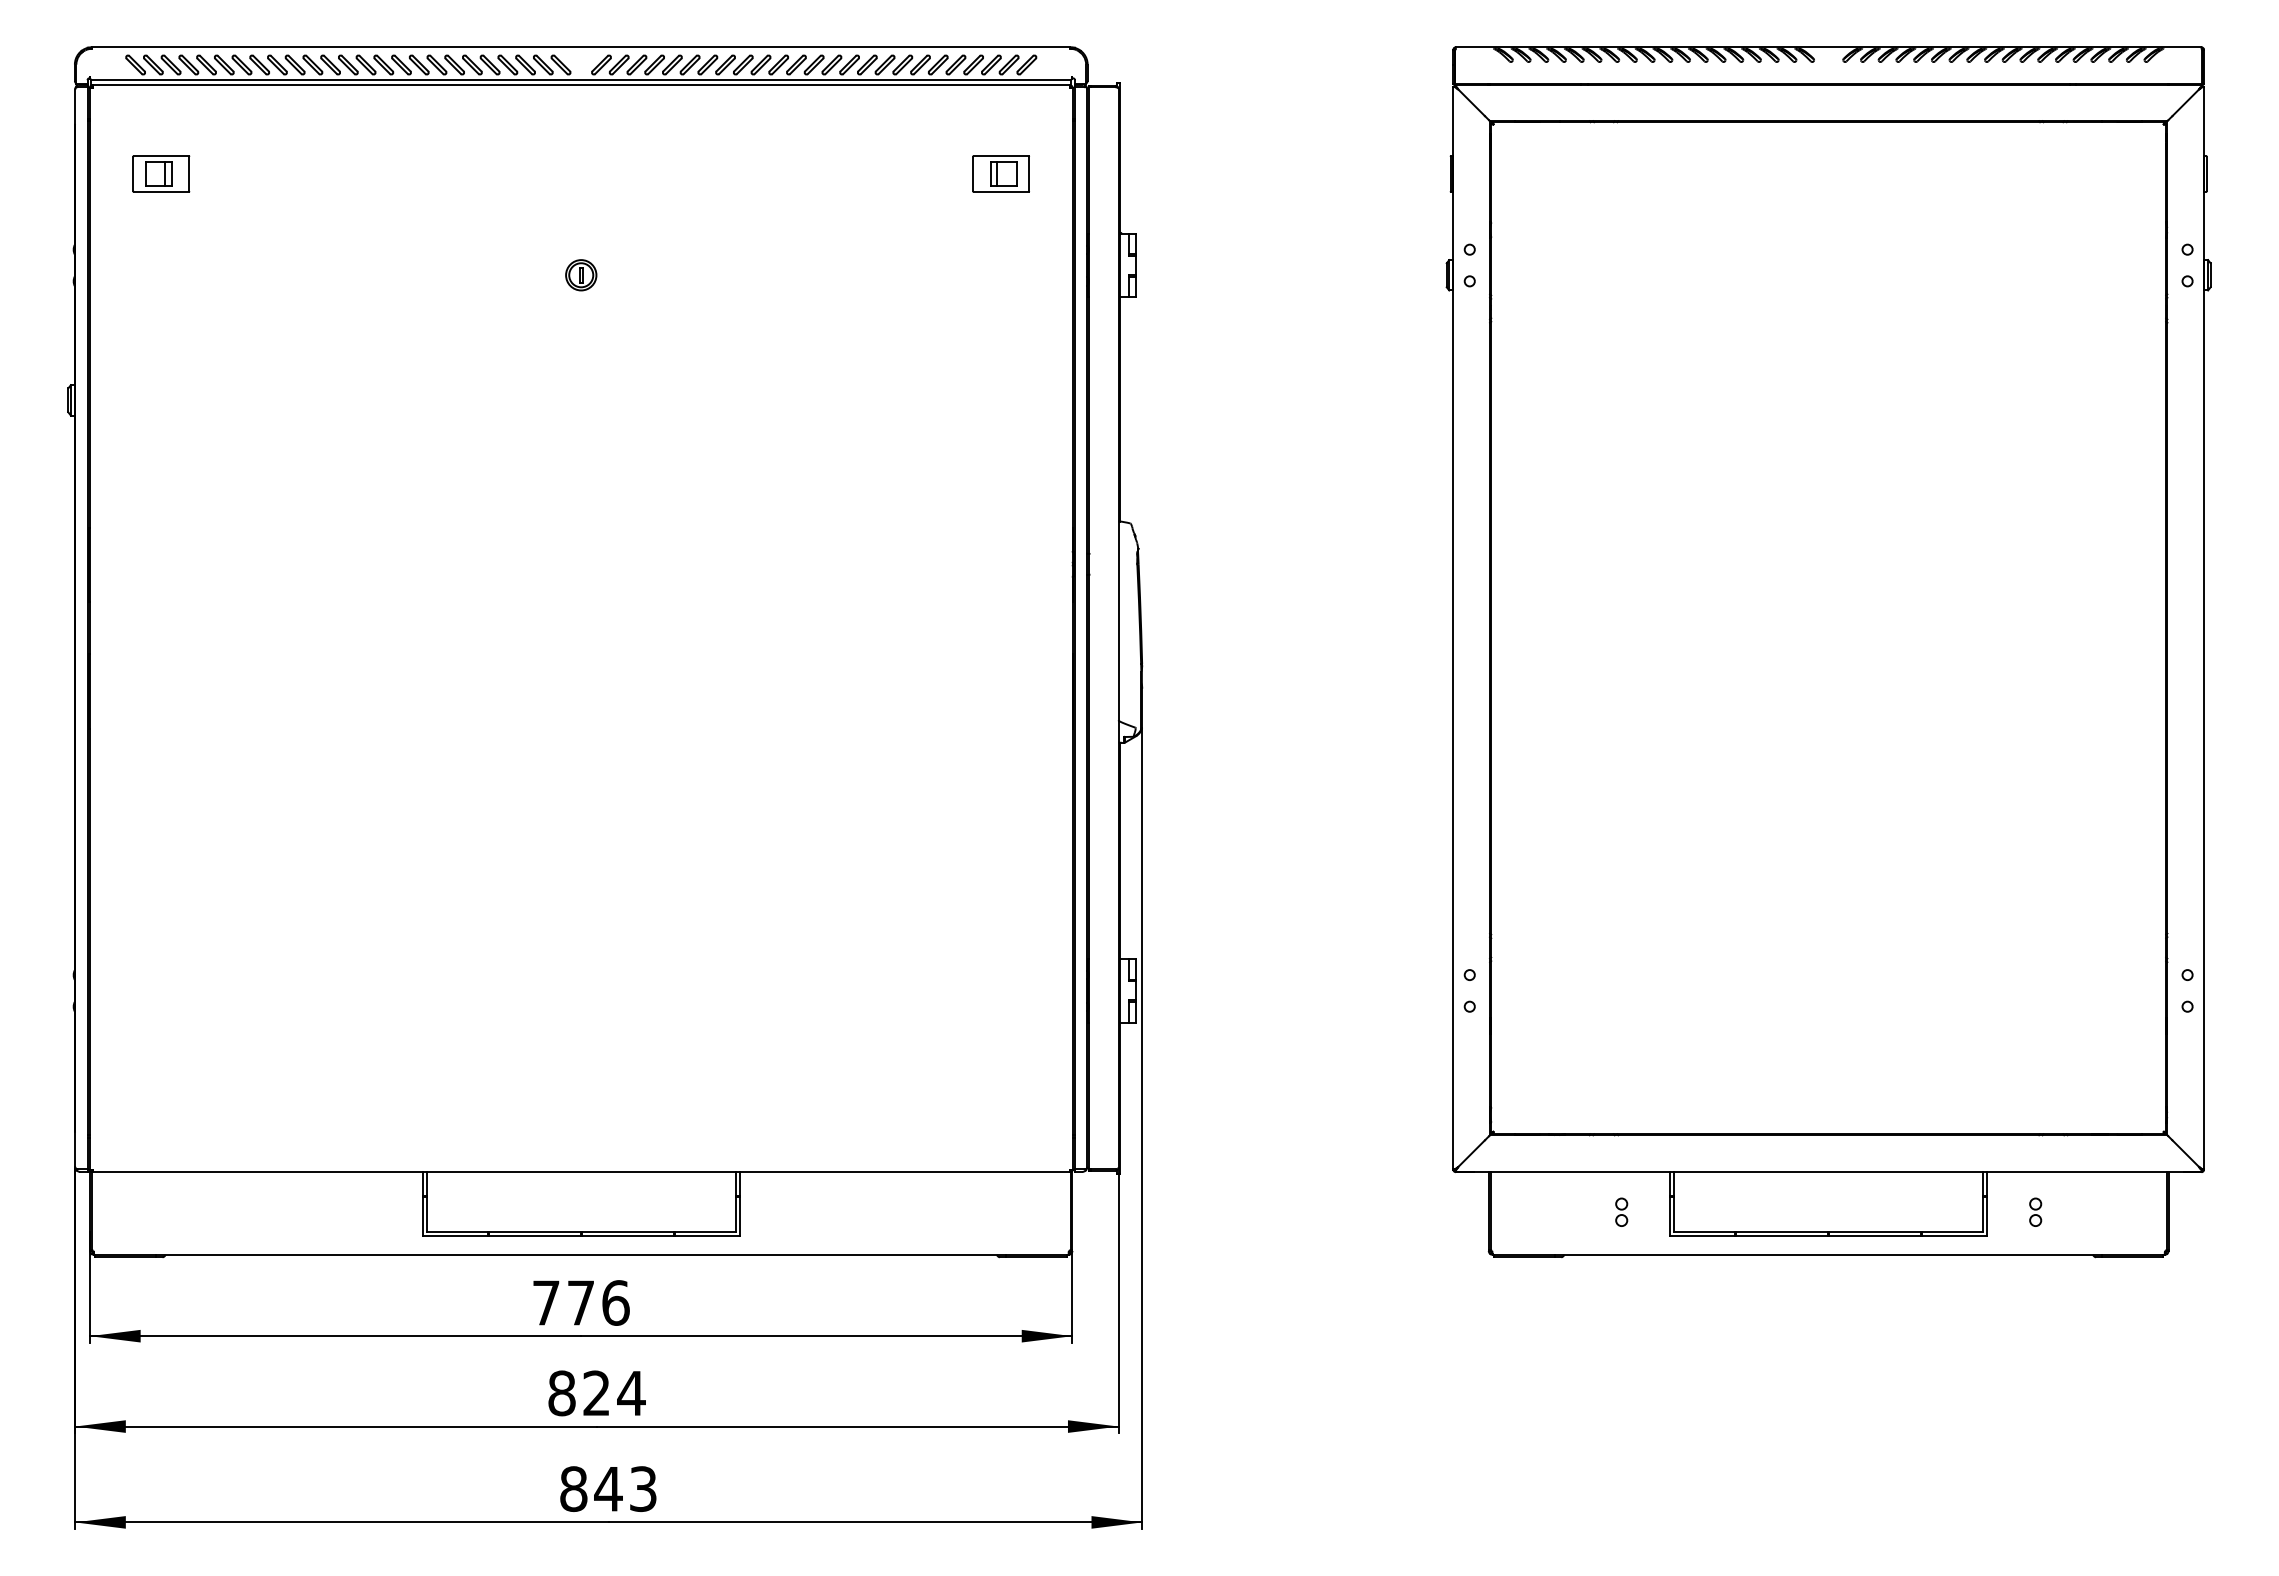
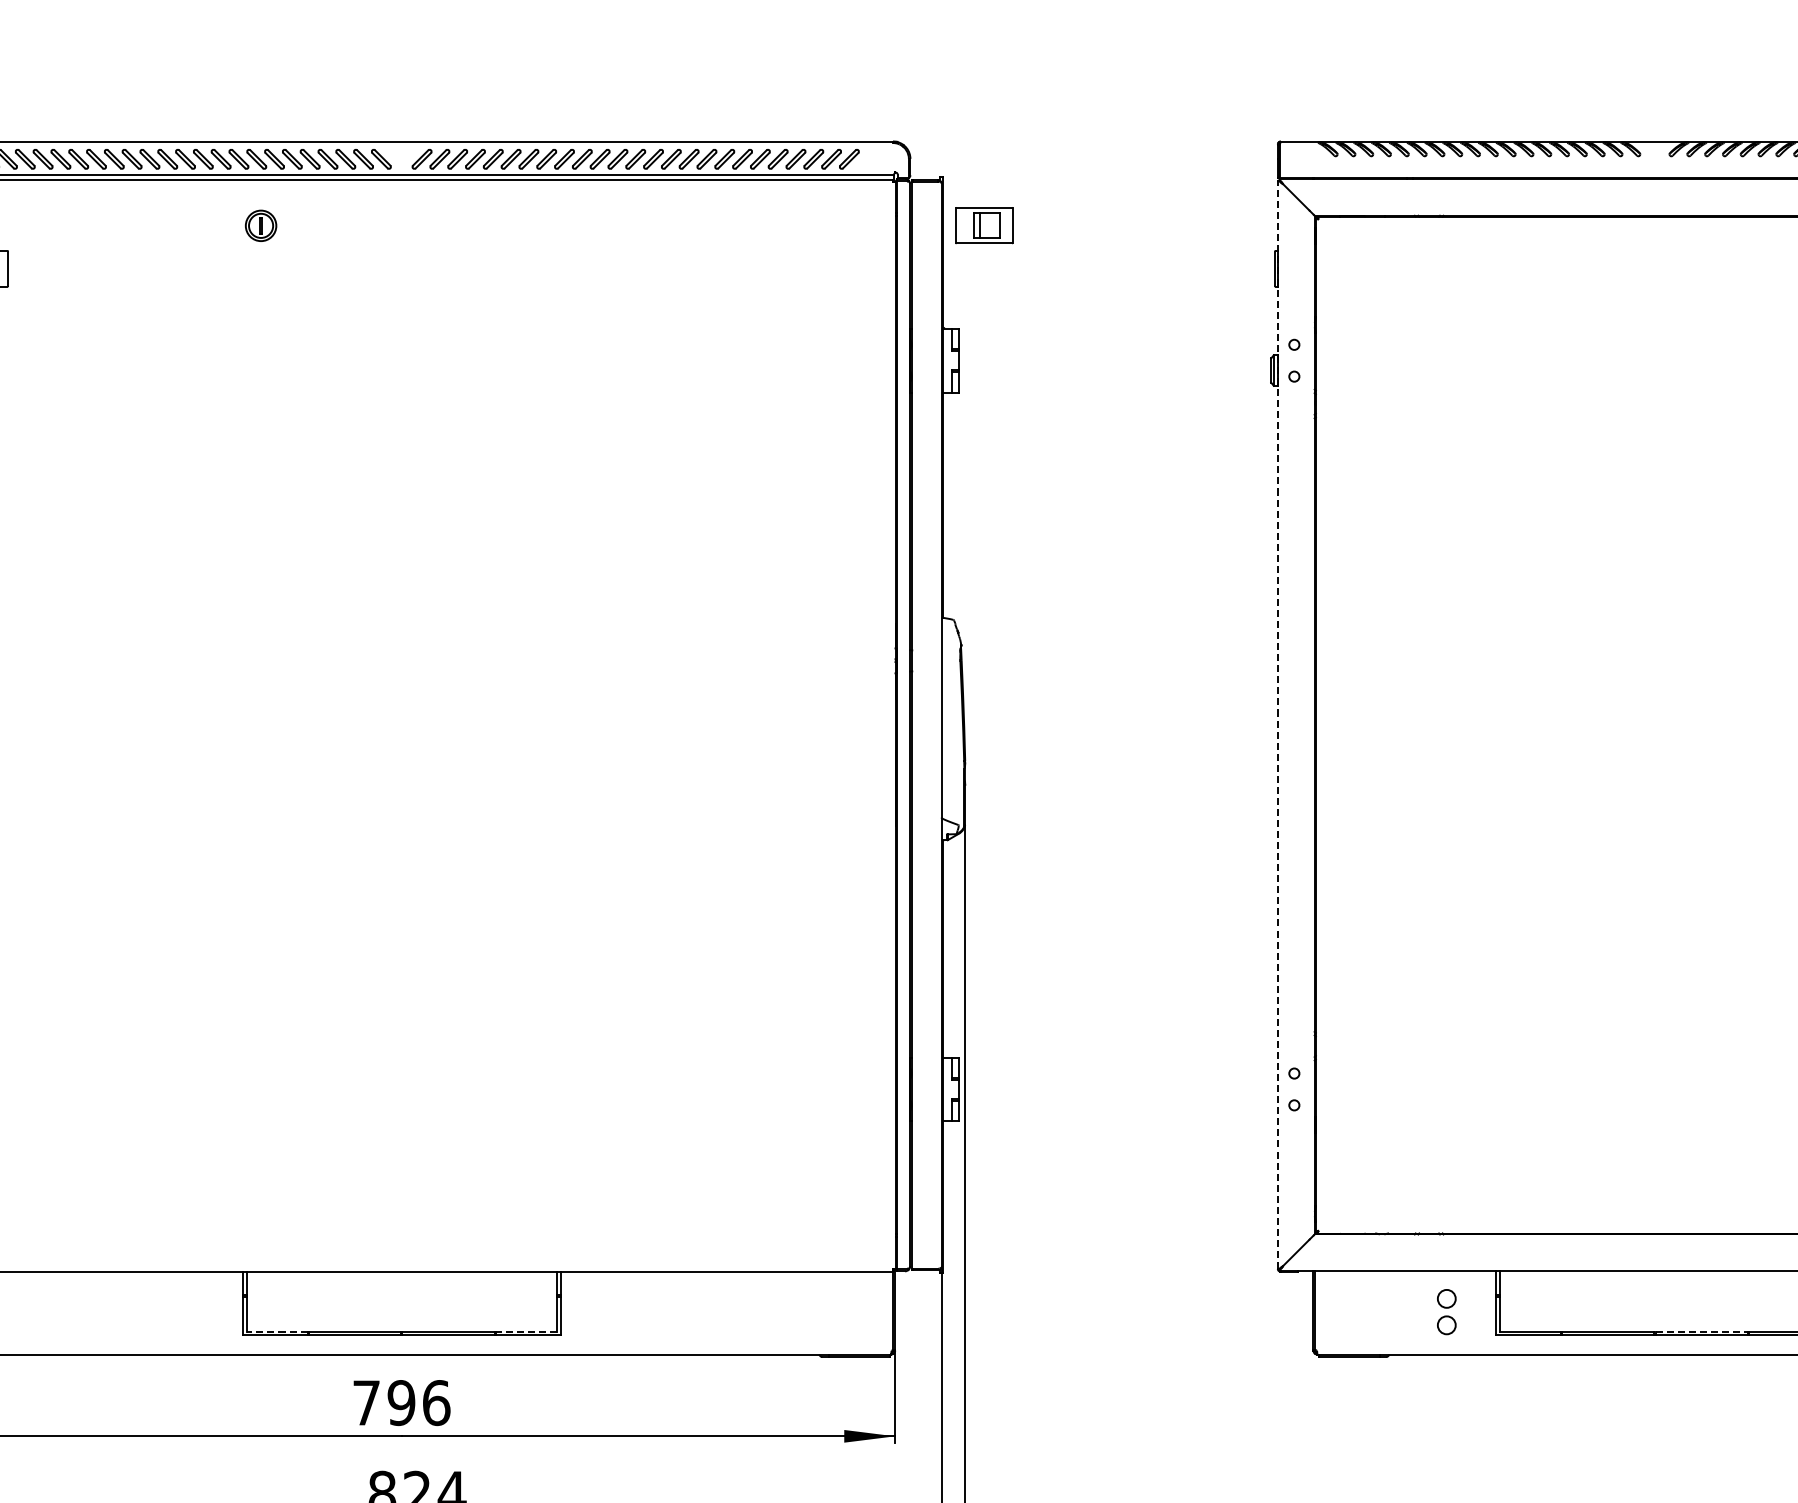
part: (1000, 173) -> (983, 225), moved
part: (581, 275) -> (261, 226), moved
line: (1453, 627) -> (1277, 724), solid -> dashed
part: (1621, 1211) -> (1446, 1311), size x1.6
line: (456, 1231) -> (276, 1331), solid -> dashed
line: (704, 1231) -> (525, 1331), solid -> dashed
line: (1875, 1231) -> (1701, 1331), solid -> dashed
text: (580, 1302) -> (400, 1402), 776 -> 796

